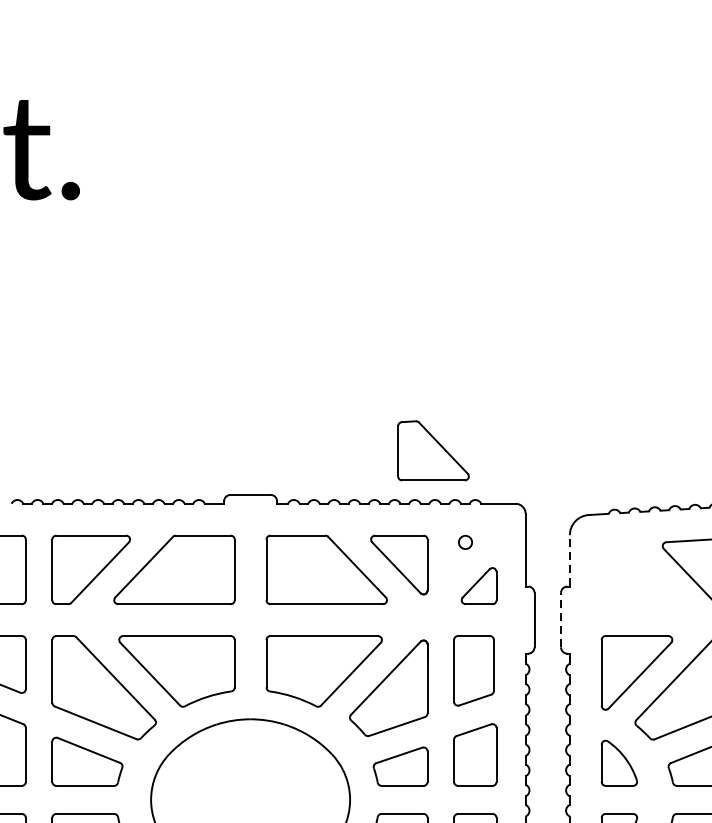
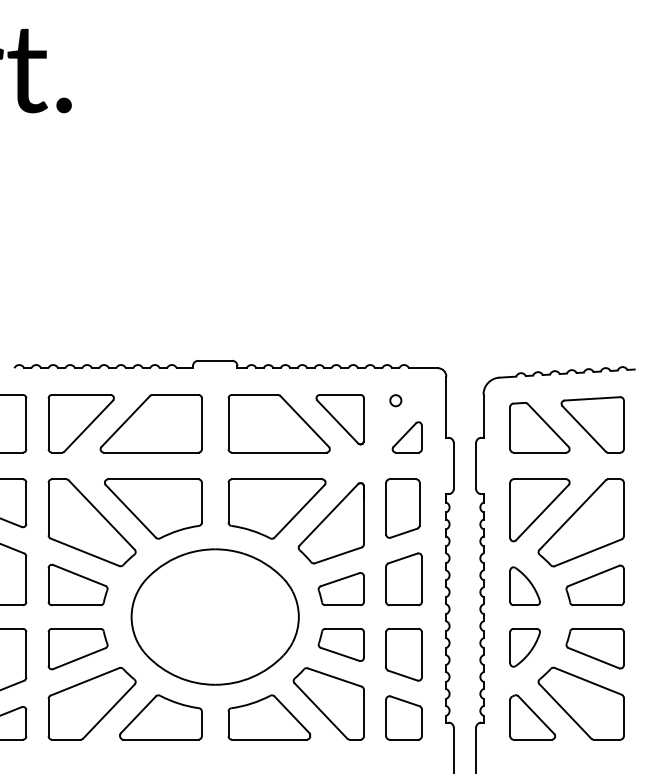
part: (432, 450) -> (539, 427), moved
line: (569, 561) -> (483, 416), dashed -> solid
line: (561, 619) -> (476, 465), dashed -> solid

